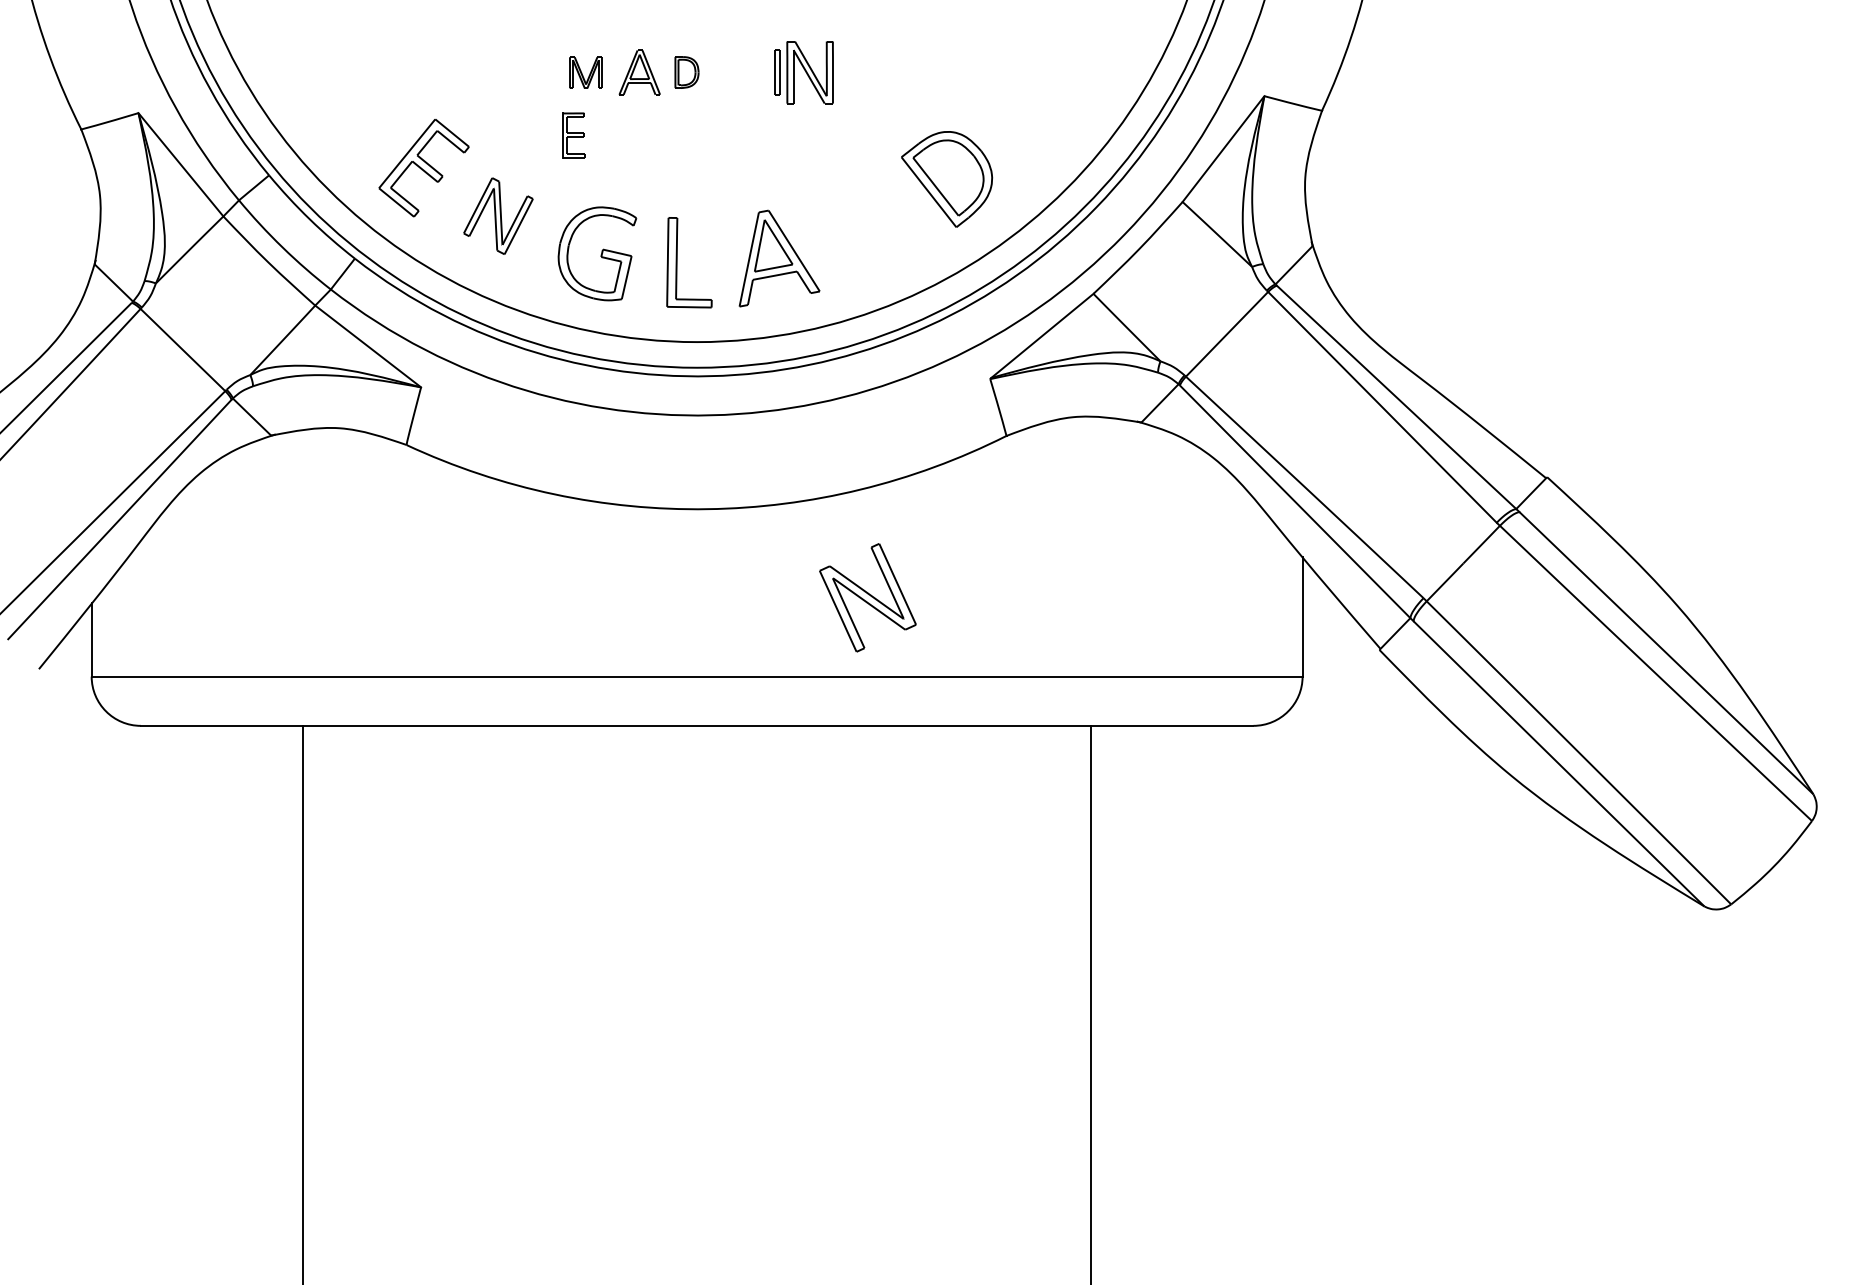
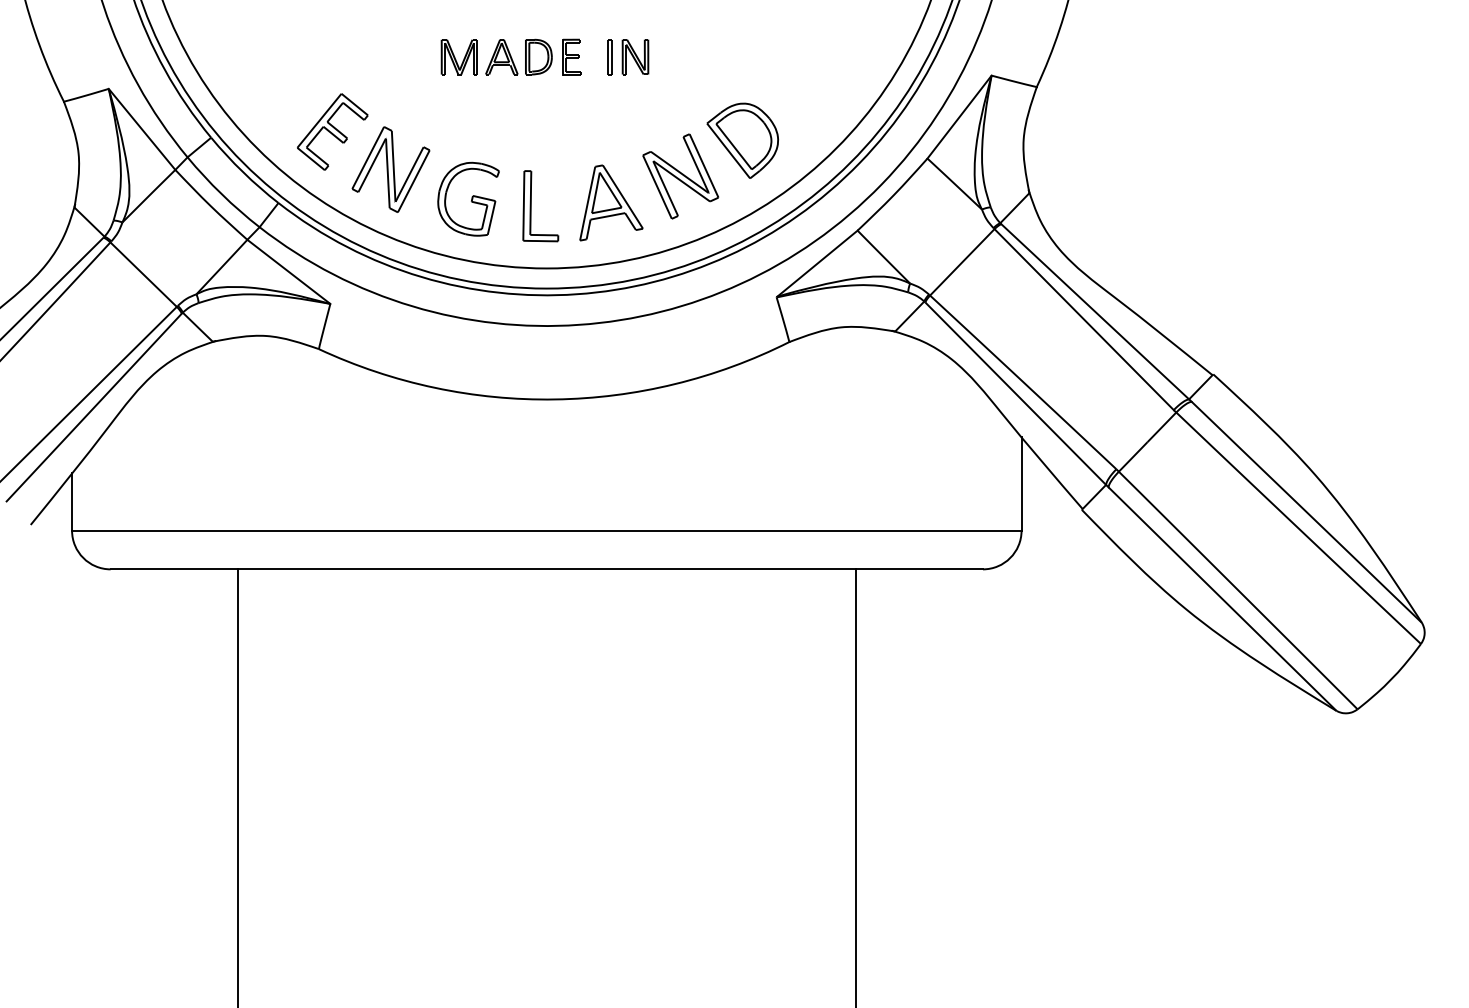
part: (585, 72) -> (459, 57), size x1.43
part: (686, 72) -> (538, 57), size x1.43
part: (810, 72) -> (635, 57), size x0.71
part: (573, 135) -> (571, 57), moved
part: (498, 216) -> (391, 169), size x1.43
part: (867, 597) -> (680, 176), moved

